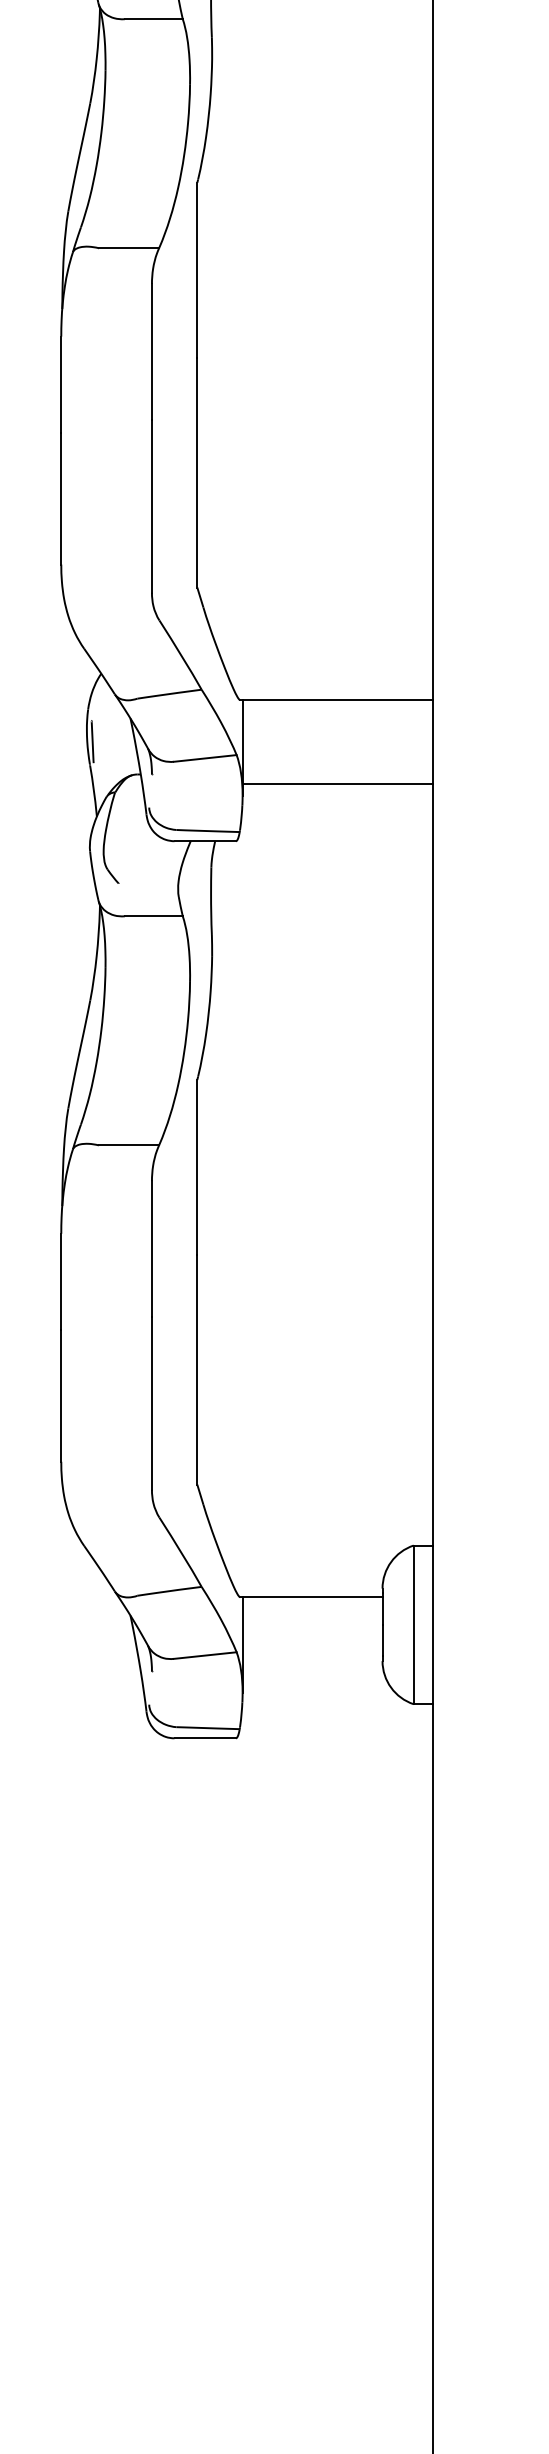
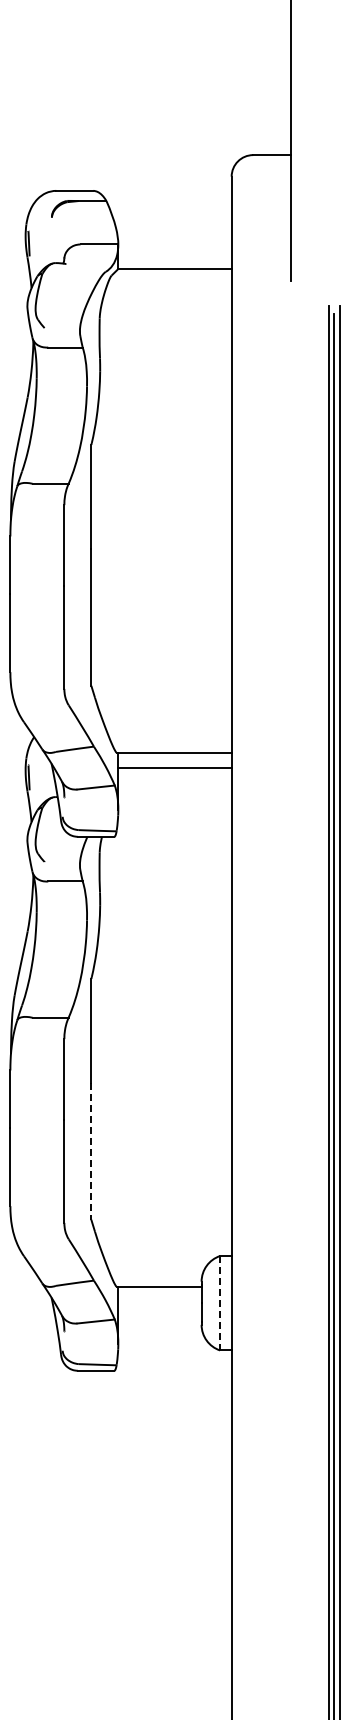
line: (336, 783) -> (174, 767), moved
line: (197, 1369) -> (91, 1151), solid -> dashed
line: (414, 1625) -> (220, 1303), solid -> dashed

